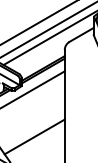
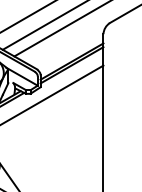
line: (34, 136) -> (59, 160), removed

